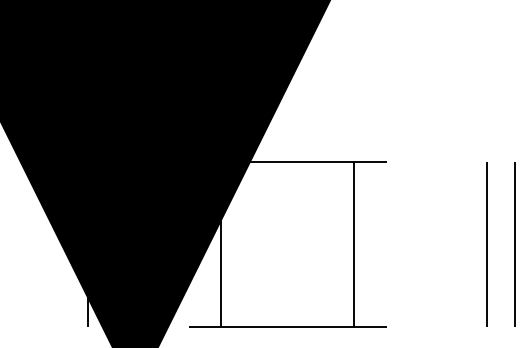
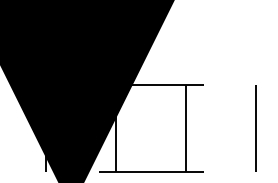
line: (513, 244) -> (270, 128), removed

